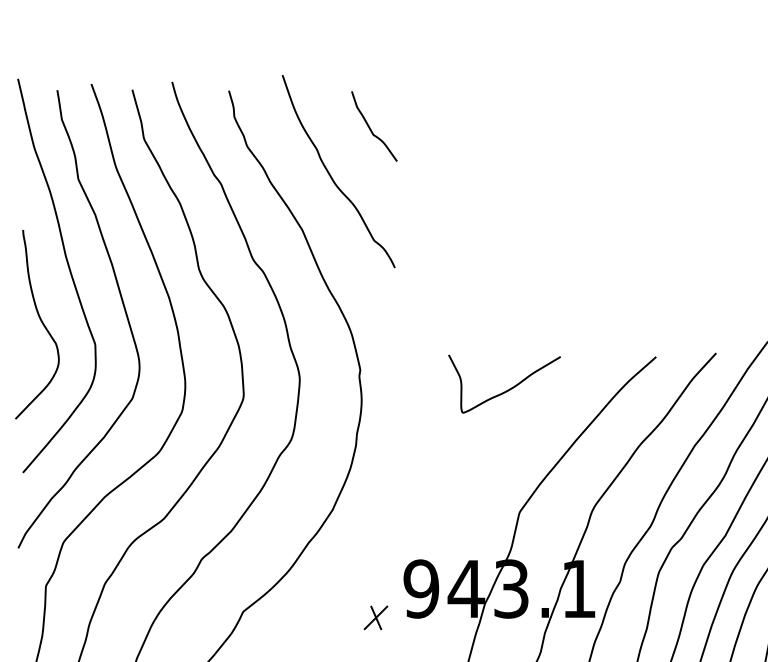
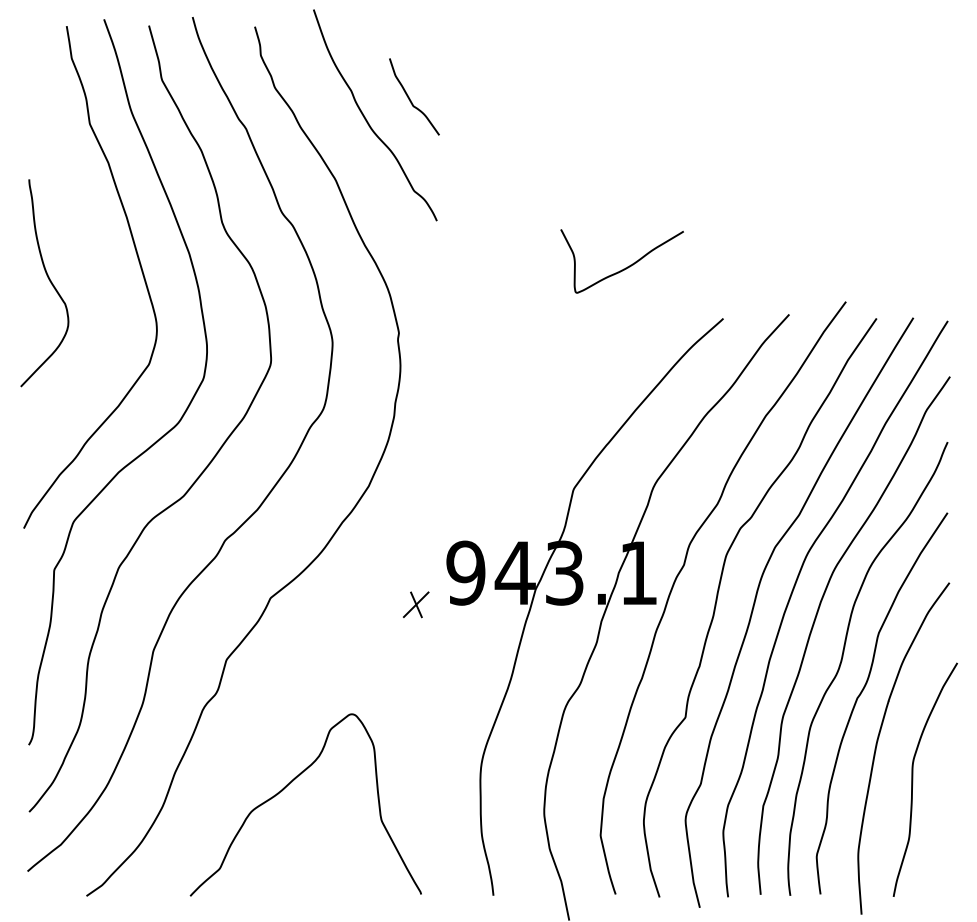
curve: (370, 127) -> (410, 98), moved
curve: (69, 273) -> (80, 227), removed
curve: (507, 389) -> (625, 267), moved

